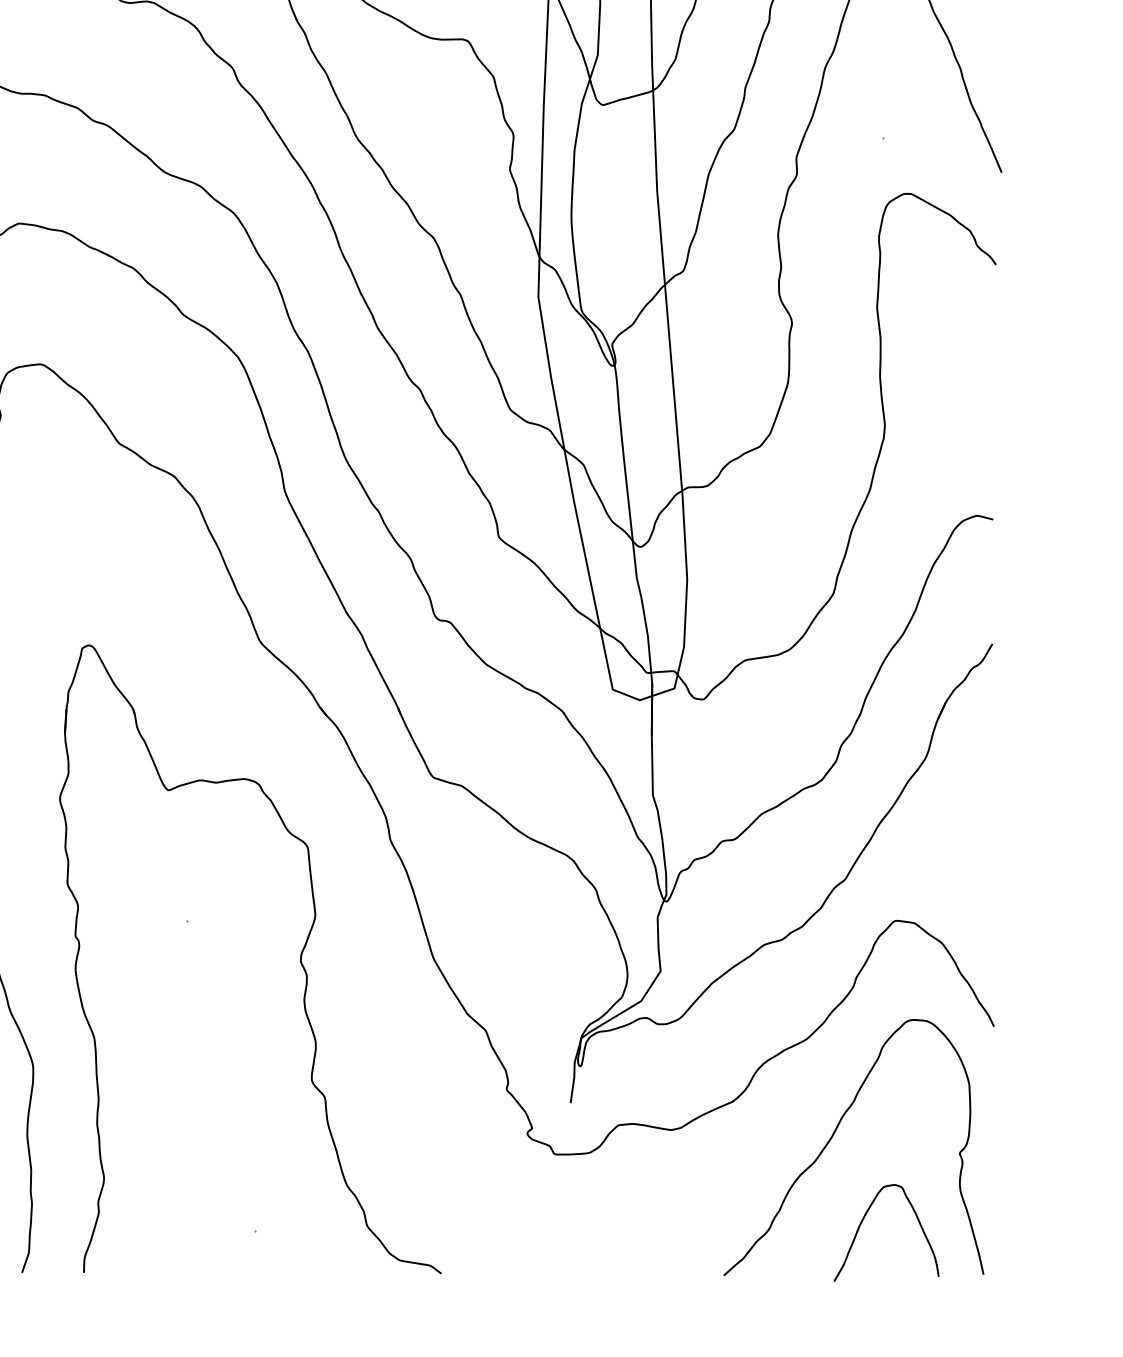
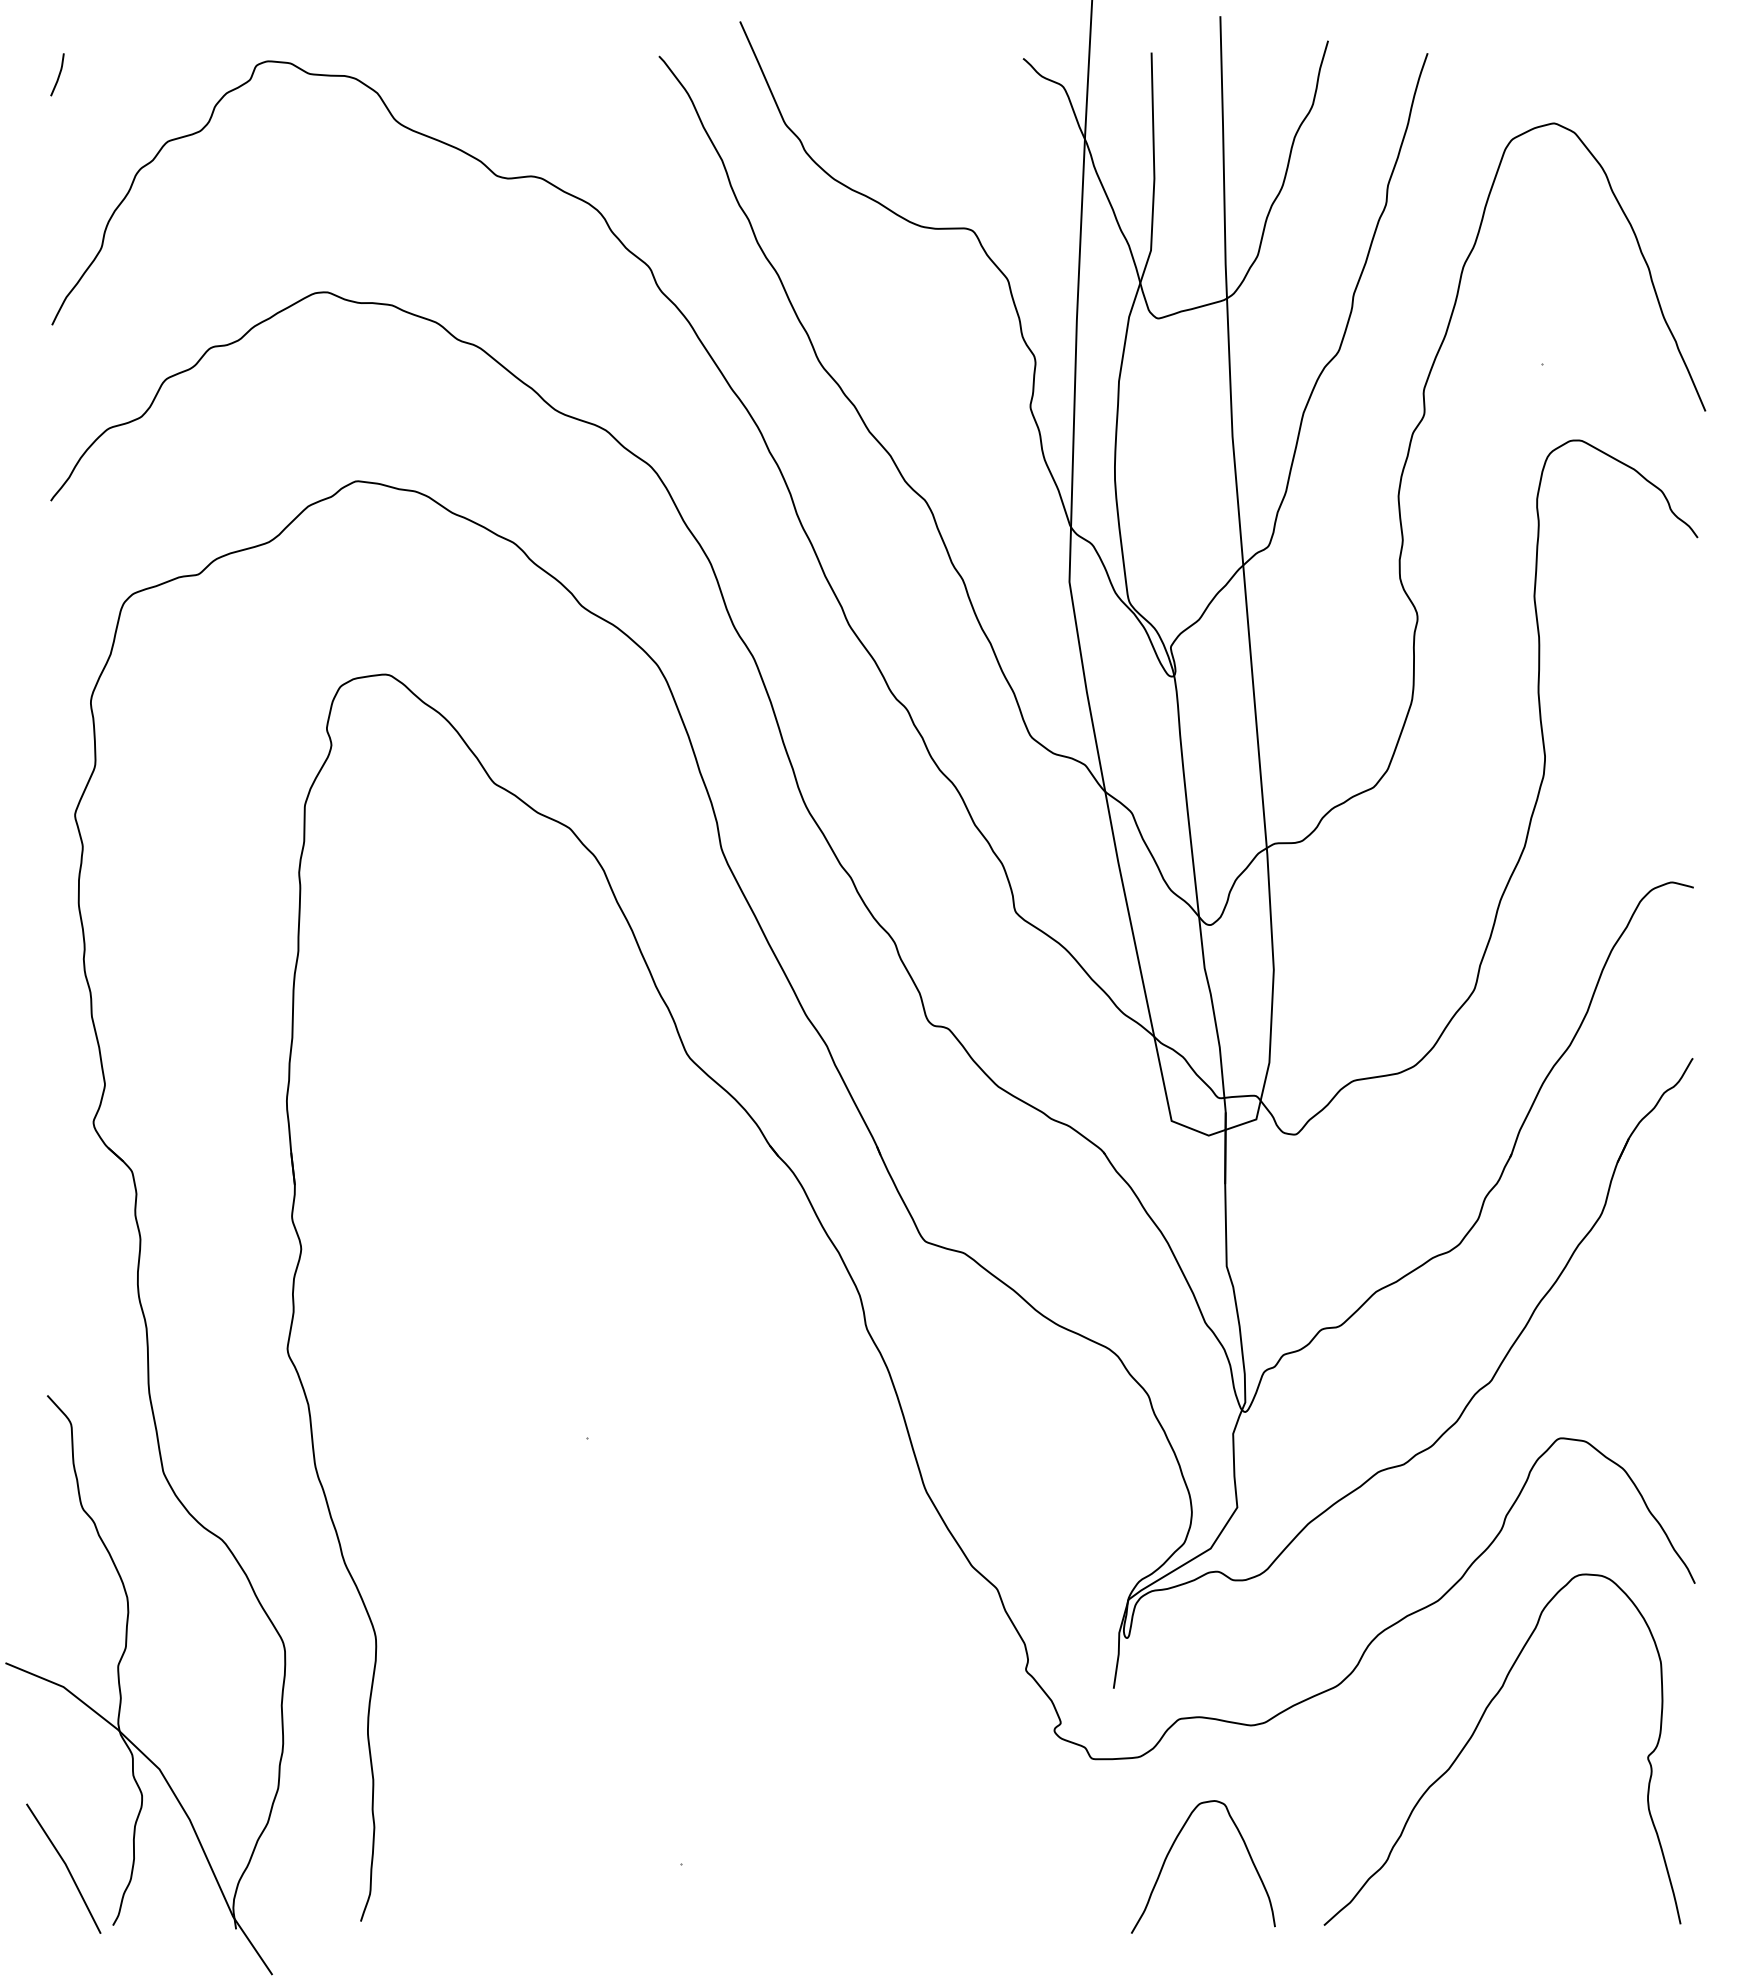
part: (300, 959) -> (742, 1491), removed
curve: (863, 1220) -> (1171, 1849), moved

